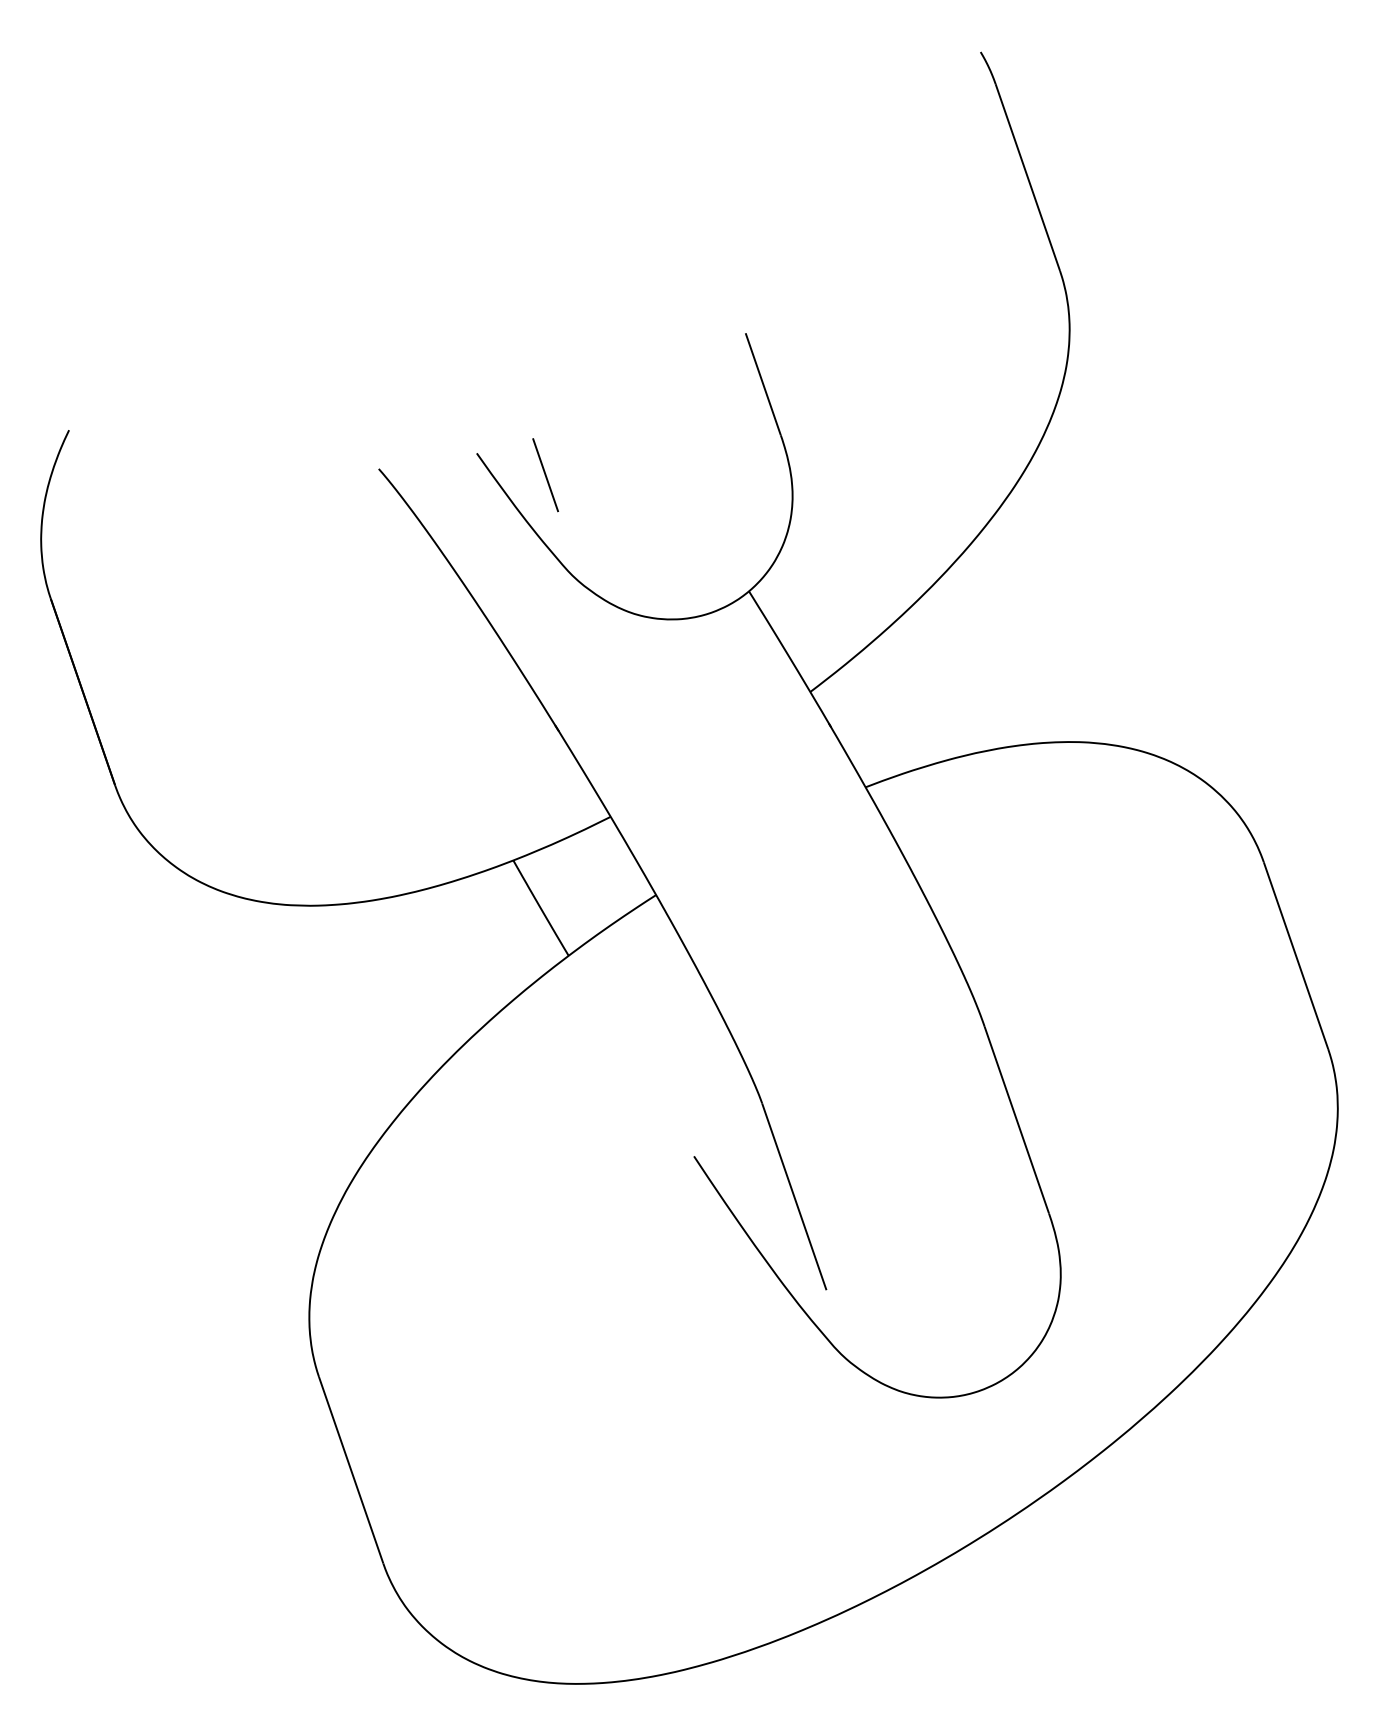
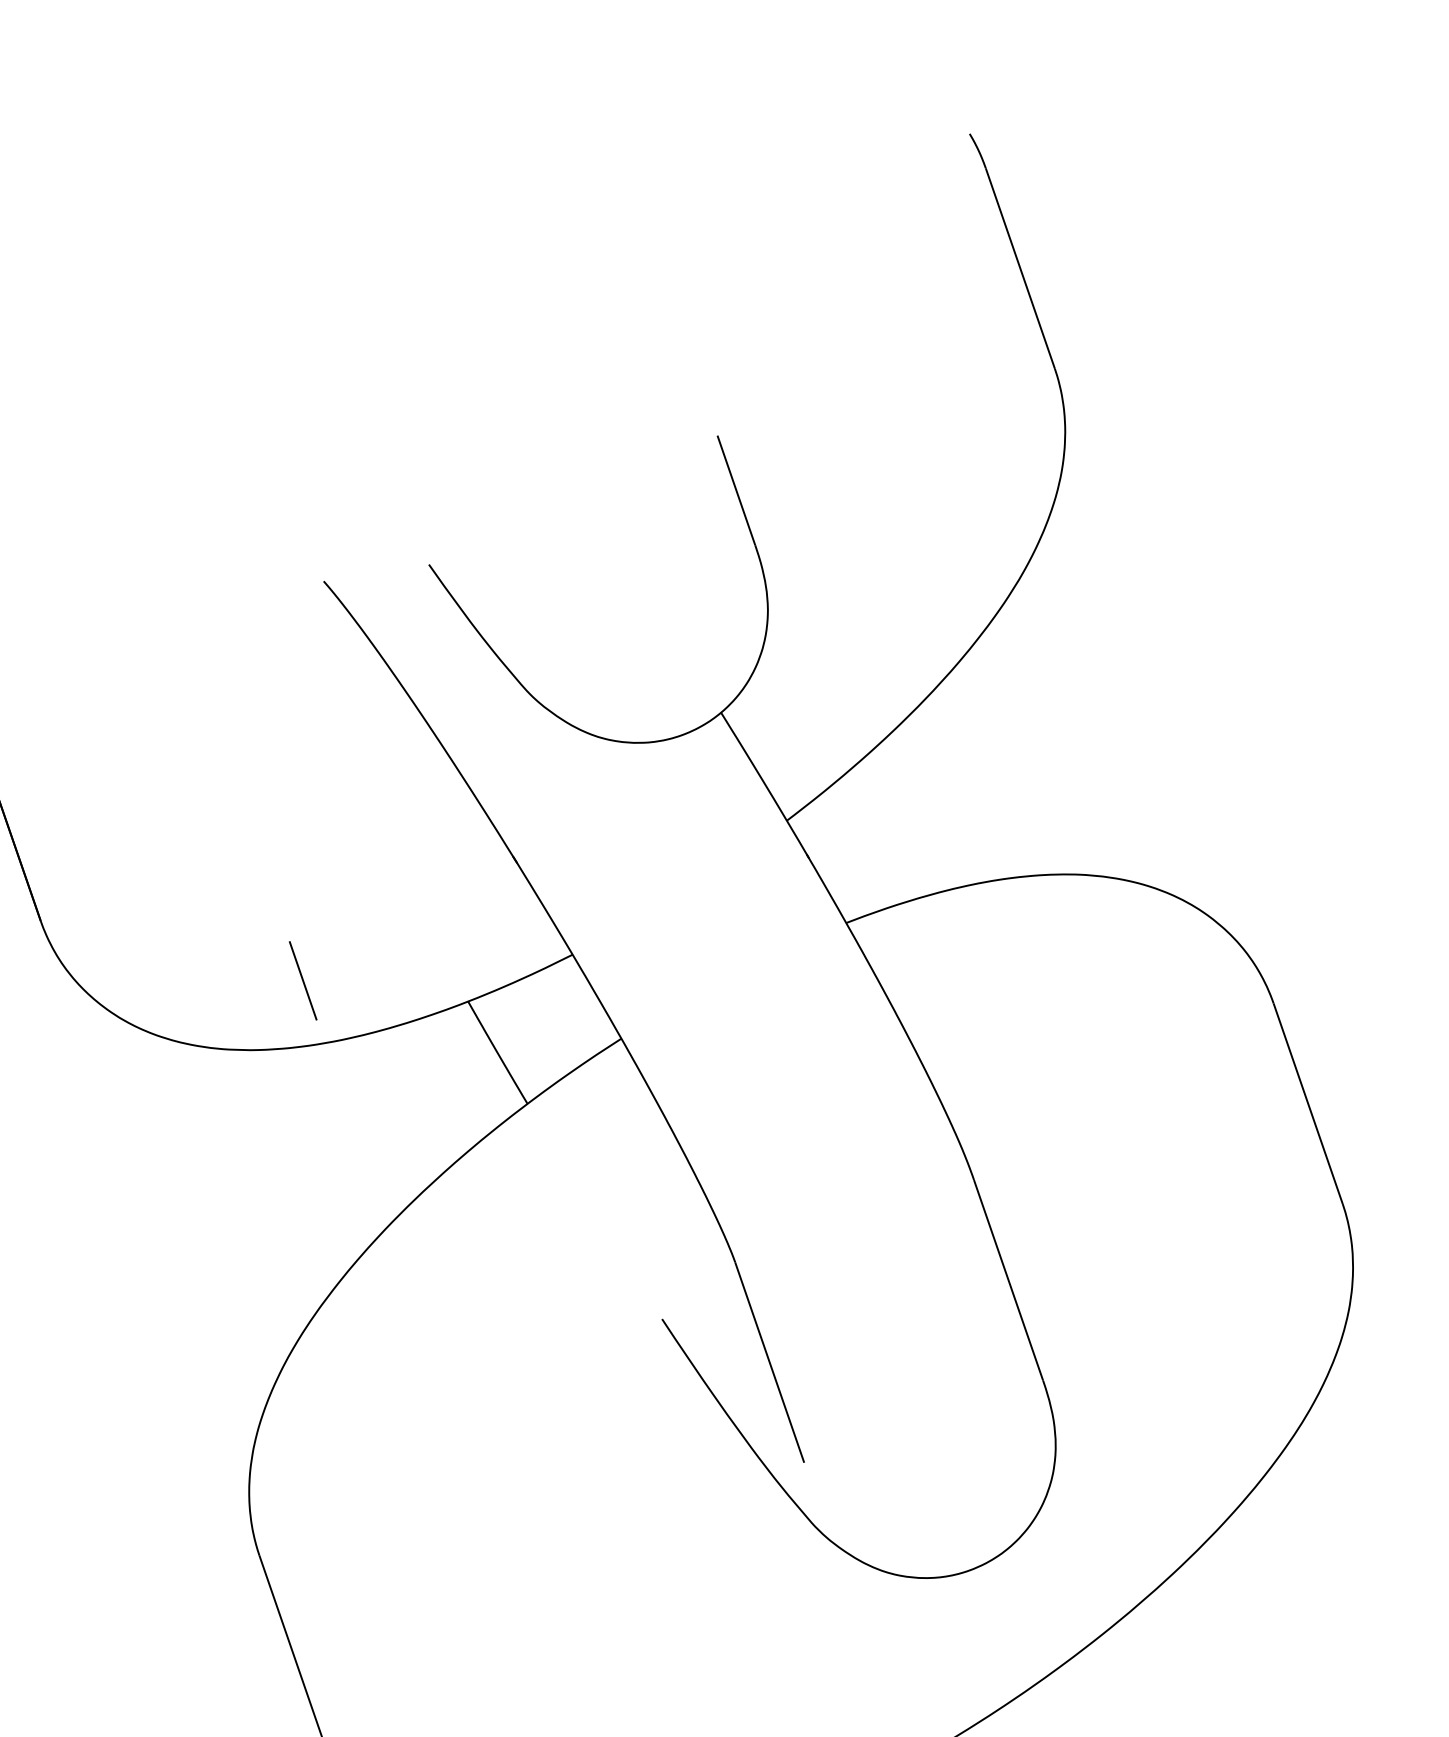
line: (545, 475) -> (303, 981), moved

